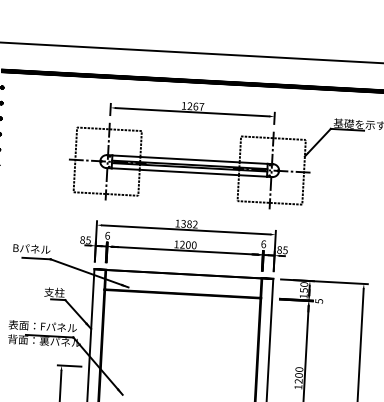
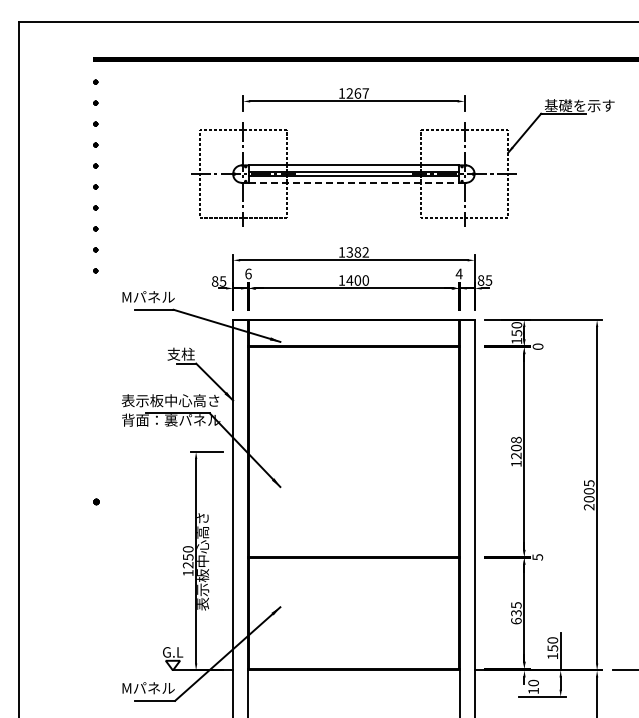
line: (189, 172) -> (353, 182), solid -> dashed
text: (263, 243) -> (458, 273), 6 -> 4
text: (182, 244) -> (349, 280), 1200 -> 1400
text: (32, 249) -> (148, 297), Bパネル -> Mパネル
text: (318, 301) -> (537, 346), 5 -> 0
text: (50, 326) -> (177, 400), 表面：Fパネル -> 表示板中心高さ
text: (299, 369) -> (516, 439), 1200 -> 1208

